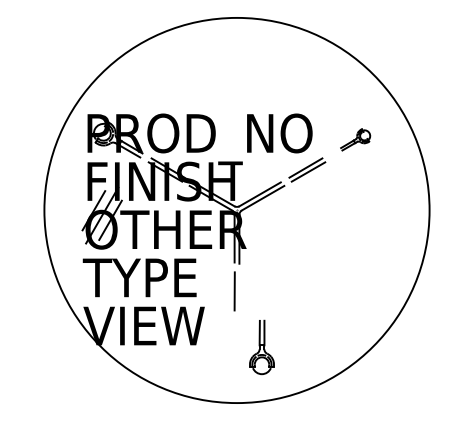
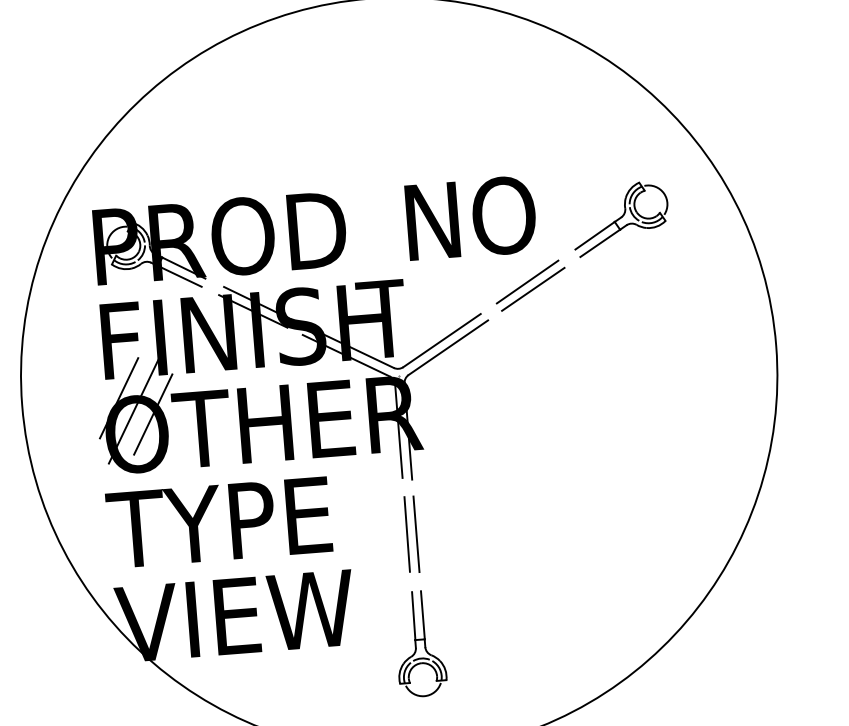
part: (355, 139) -> (620, 218), size x1.67
line: (239, 291) -> (416, 533), added
part: (261, 347) -> (419, 644), moved

